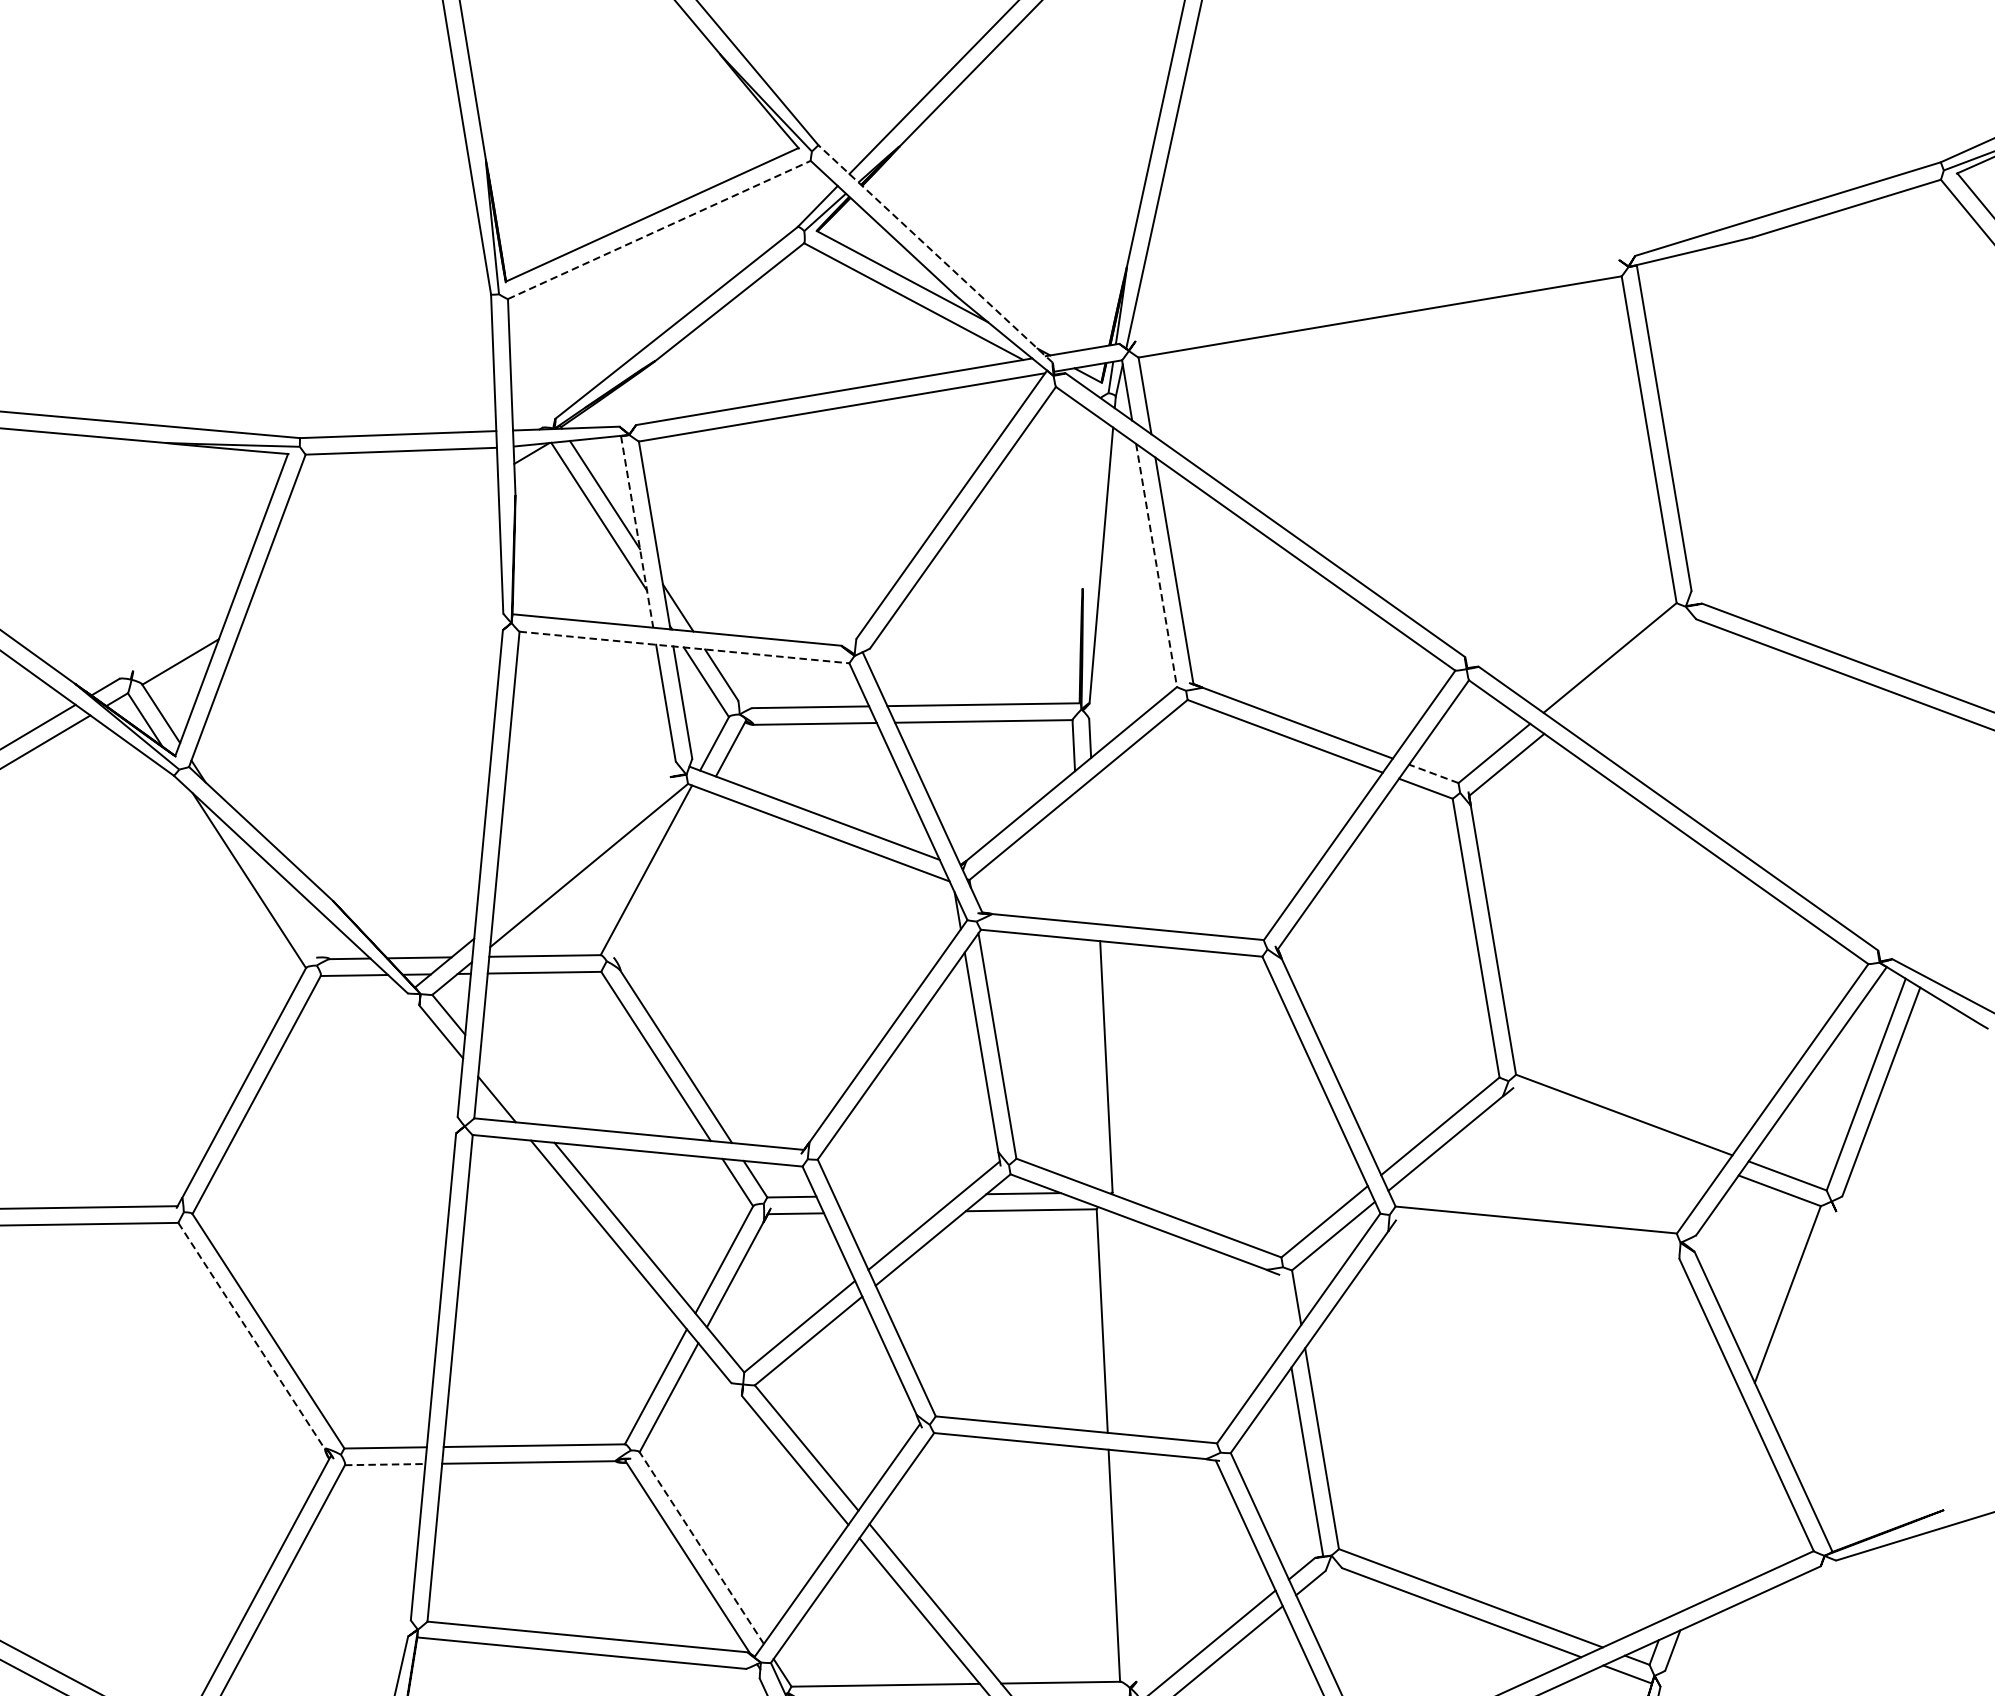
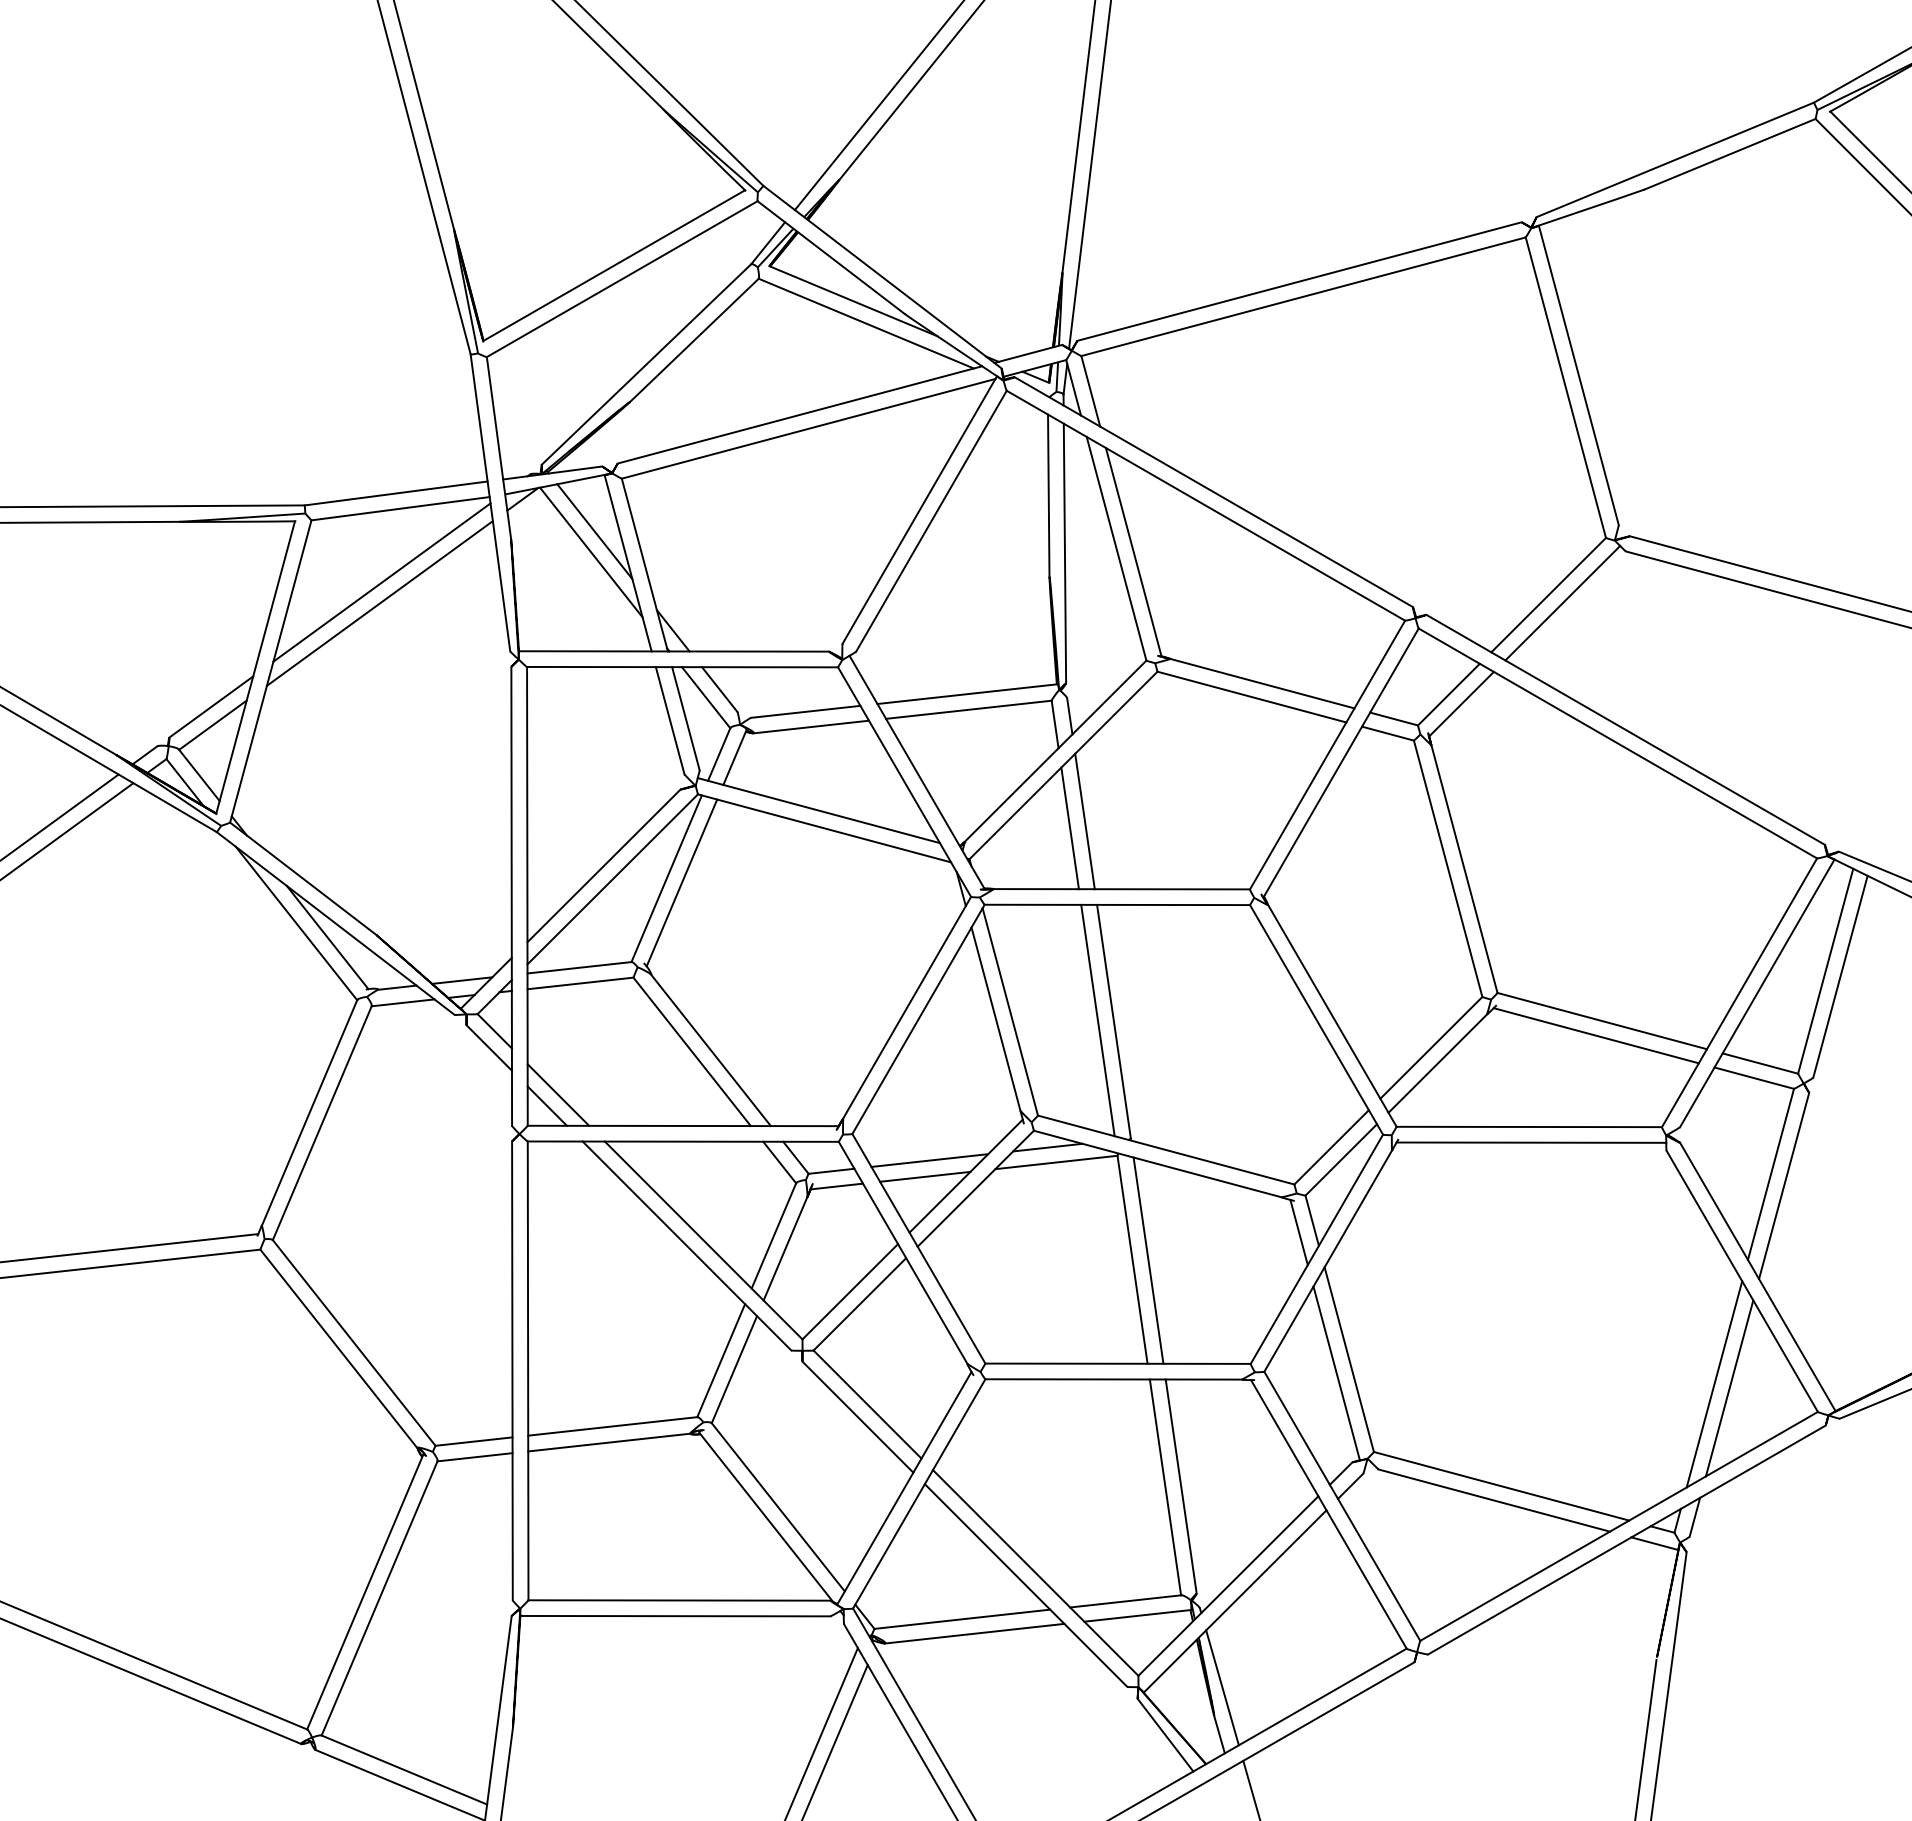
line: (659, 229) -> (622, 278), dashed -> solid
line: (935, 253) -> (882, 276), dashed -> solid
line: (1377, 300) -> (1299, 281), added
line: (1089, 502) -> (1048, 495), added
line: (373, 527) -> (381, 582), added
line: (637, 532) -> (628, 563), dashed -> solid
line: (369, 549) -> (379, 603), added
line: (1156, 565) -> (1116, 548), dashed -> solid
line: (180, 642) -> (211, 706), added
line: (684, 647) -> (682, 667), dashed -> solid
line: (1624, 667) -> (1562, 602), added
line: (1434, 774) -> (1394, 719), dashed -> solid
line: (580, 849) -> (603, 865), added
line: (1095, 851) -> (1084, 821), added
line: (1078, 857) -> (1069, 828), added
line: (661, 875) -> (681, 882), added
line: (280, 898) -> (327, 937), added
line: (1089, 1063) -> (1097, 1020), added
line: (510, 1088) -> (558, 1094), added
line: (1615, 1129) -> (1595, 1035), added
line: (896, 1195) -> (929, 1160), added
line: (891, 1212) -> (925, 1176), added
line: (1537, 1236) -> (1531, 1142), added
line: (1801, 1307) -> (1784, 1185), added
line: (1280, 1308) -> (1298, 1232), added
line: (1119, 1323) -> (1148, 1260), added
line: (251, 1336) -> (338, 1349), dashed -> solid
line: (385, 1464) -> (475, 1457), dashed -> solid
line: (1706, 1511) -> (1714, 1384), added
line: (1722, 1517) -> (1729, 1388), added
line: (700, 1547) -> (777, 1506), dashed -> solid
line: (1130, 1566) -> (1180, 1486), added

